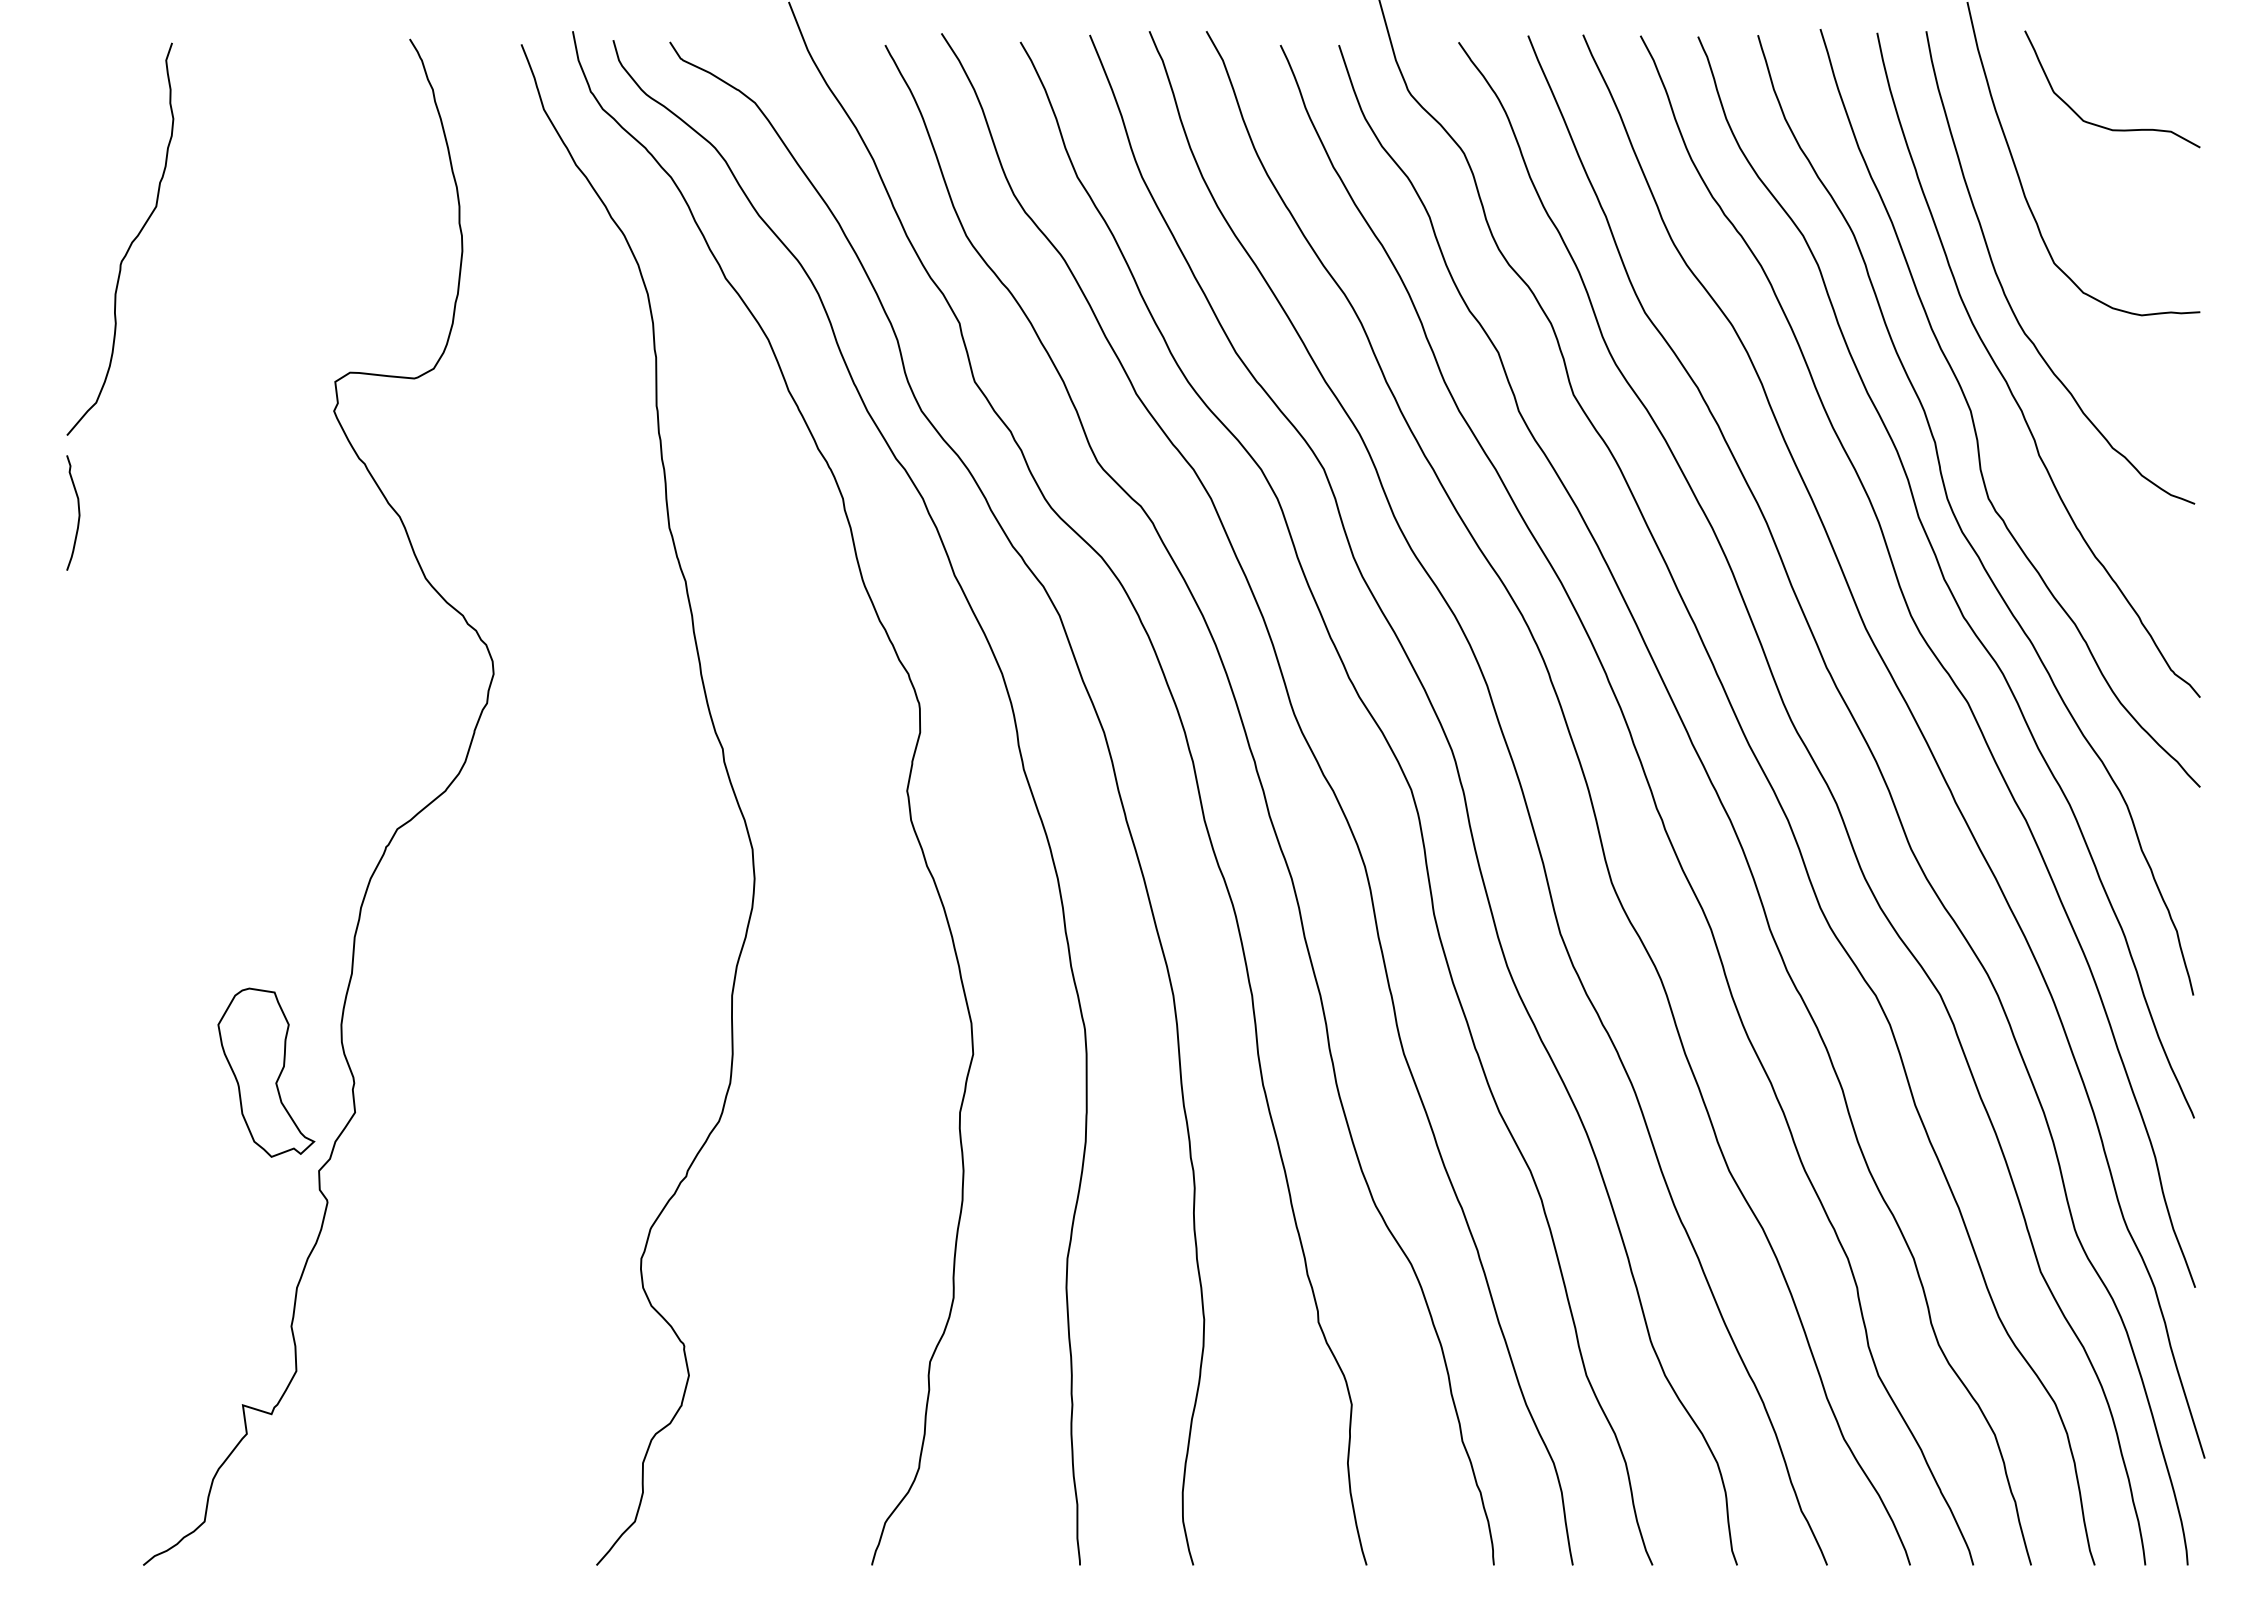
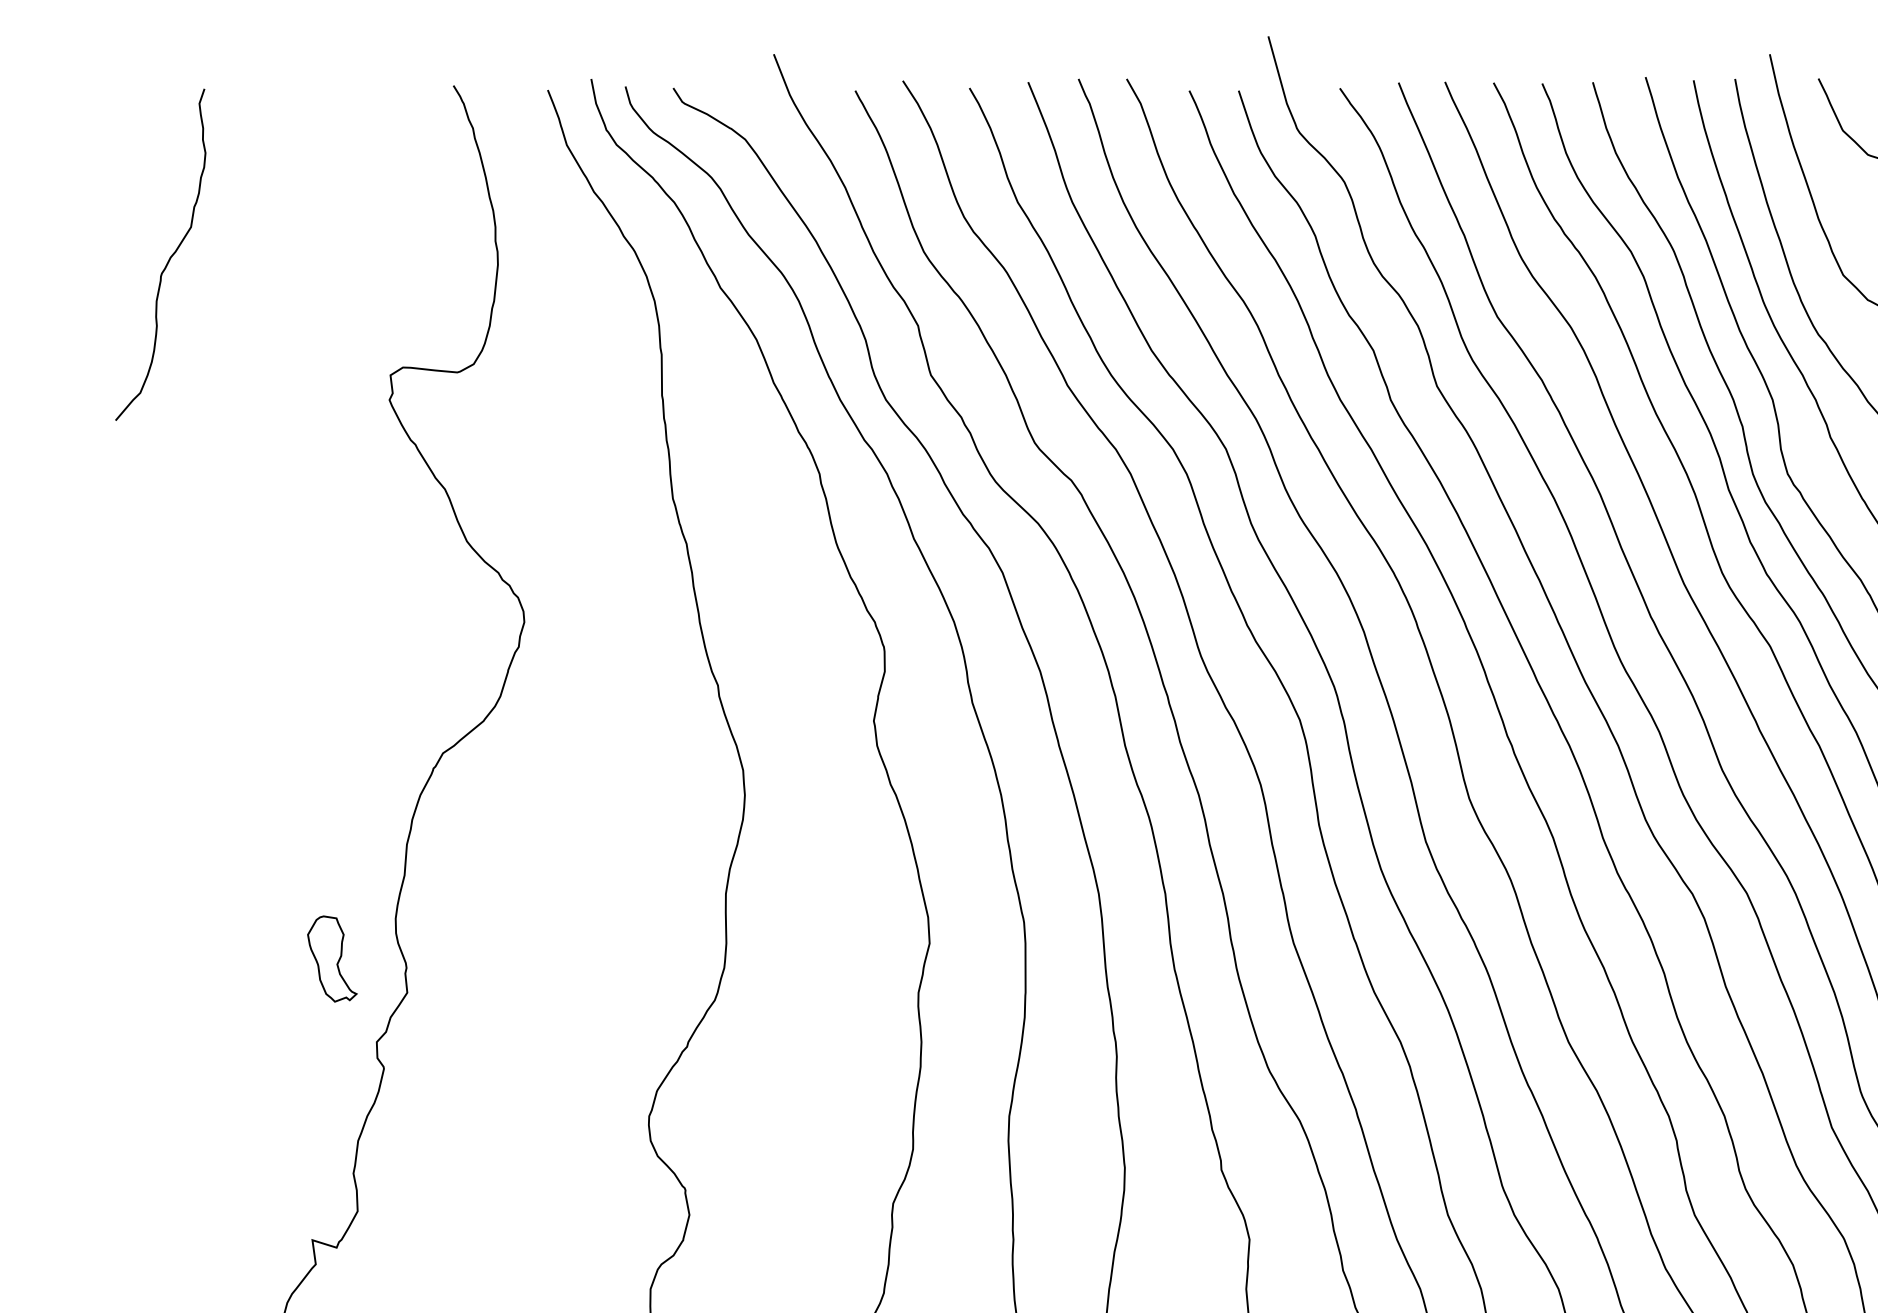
curve: (130, 243) -> (169, 258), moved
curve: (78, 512) -> (173, 485), removed
part: (266, 1072) -> (332, 958), size x0.6

